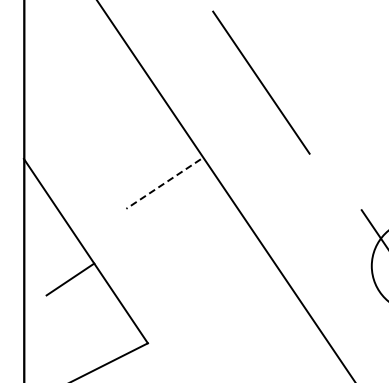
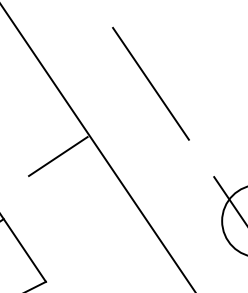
line: (261, 82) -> (151, 83), moved
line: (163, 184) -> (58, 156), dashed -> solid

